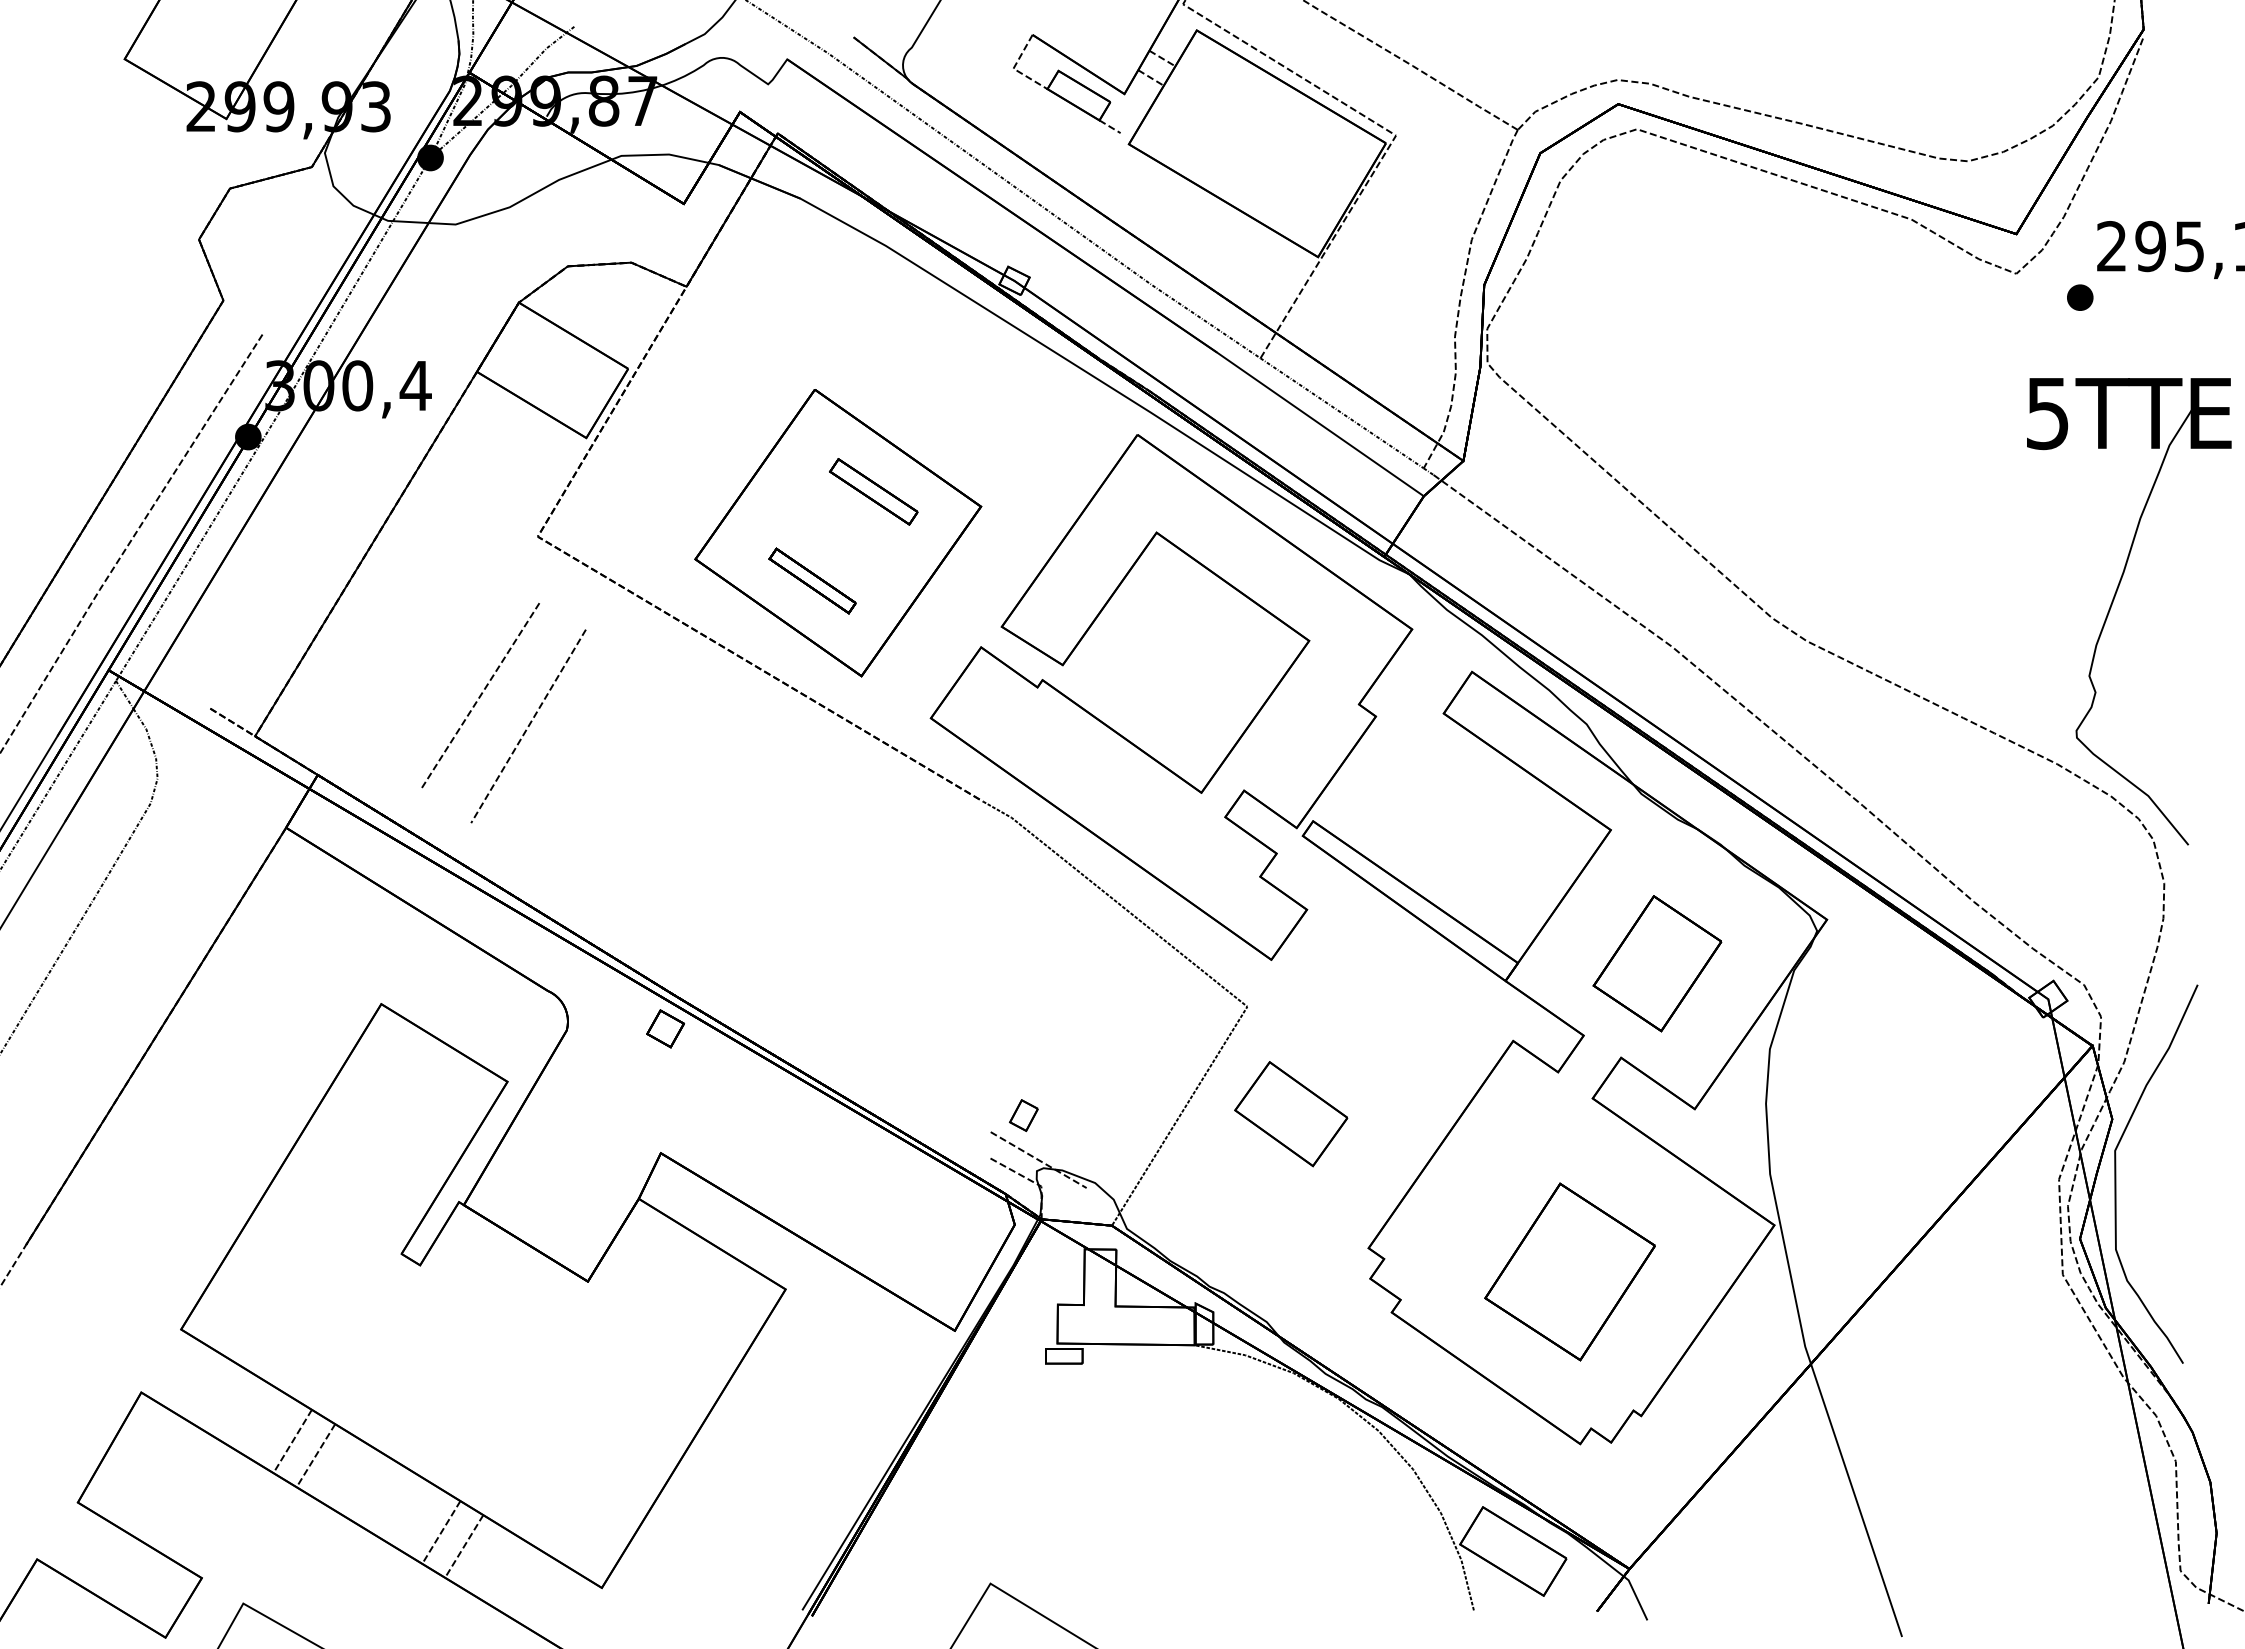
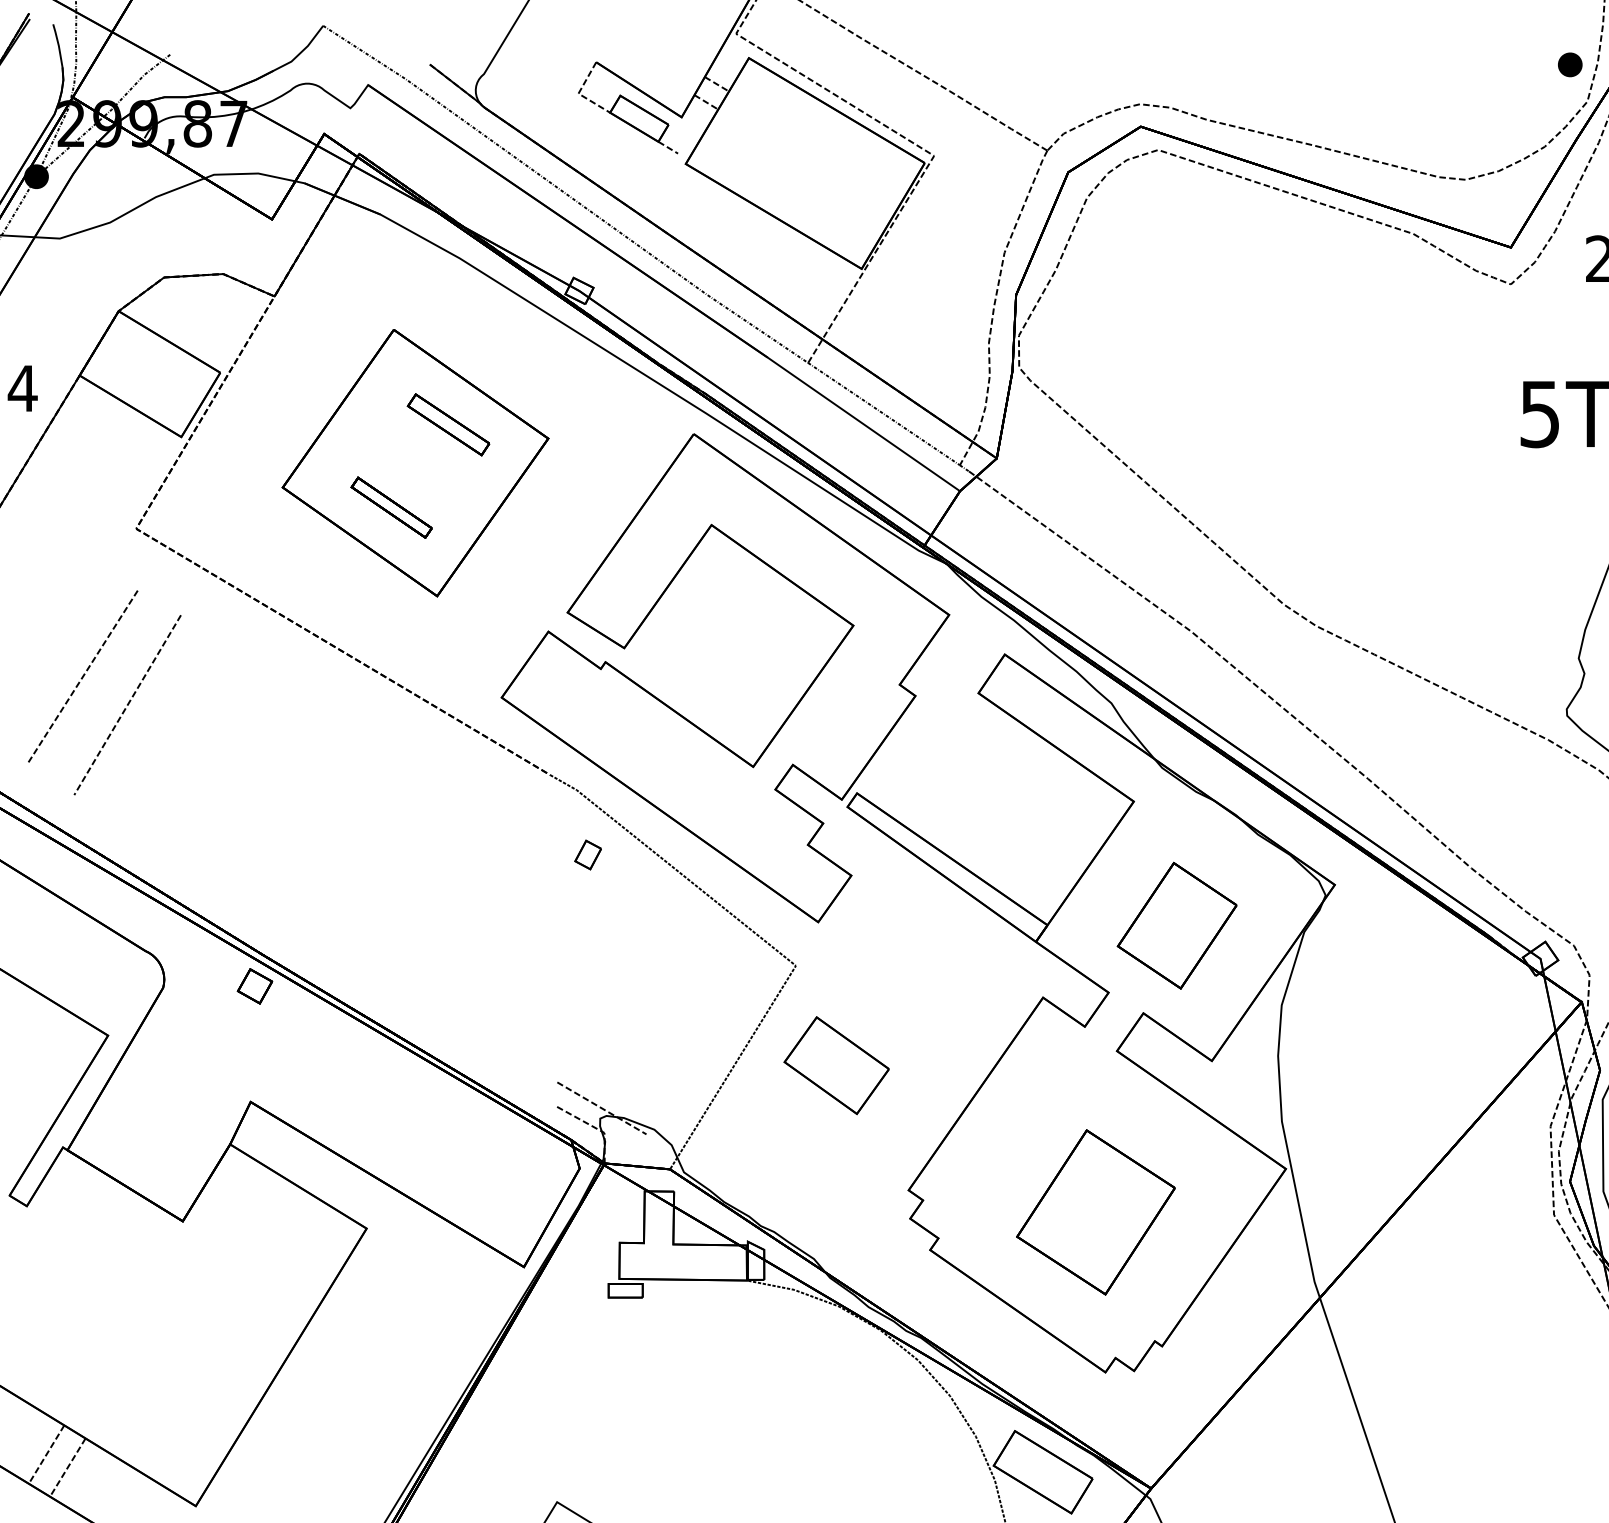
part: (2080, 297) -> (1570, 64), moved
part: (838, 533) -> (415, 463), moved
part: (1023, 1115) -> (587, 854), moved

